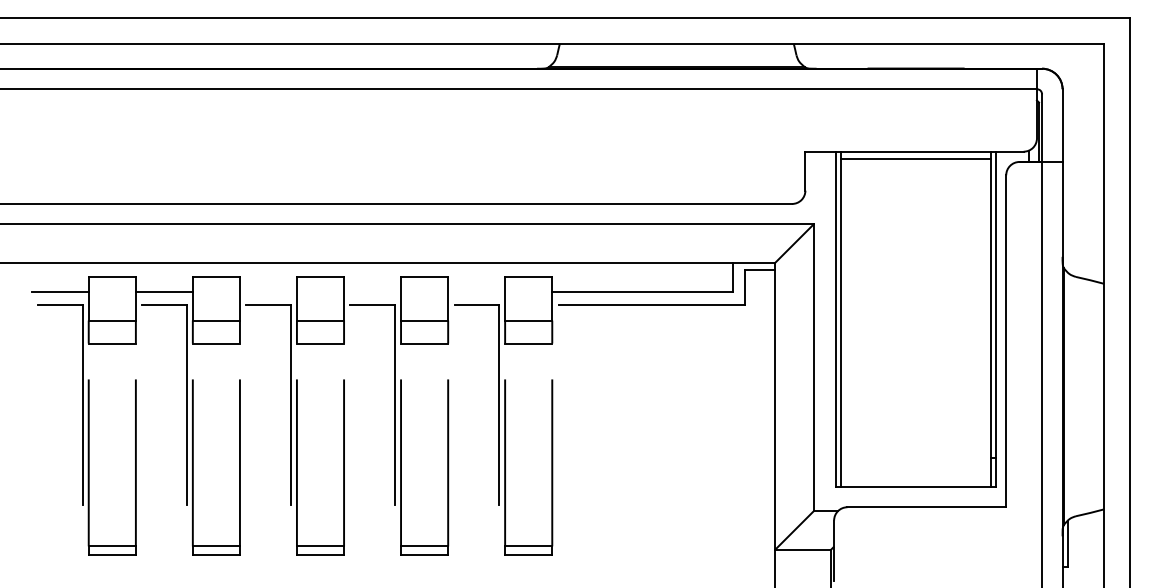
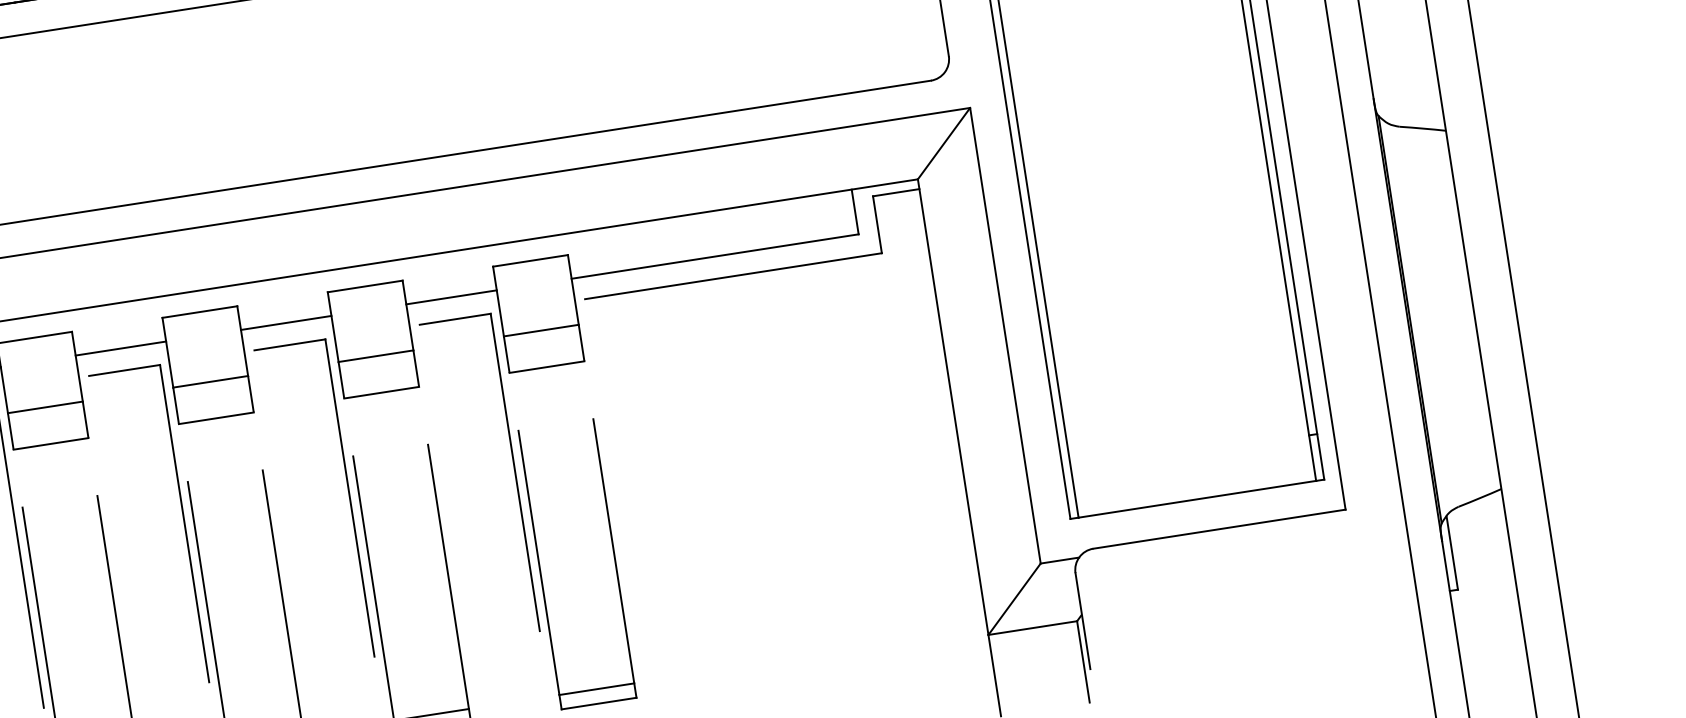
line: (267, 291) -> (119, 348), added
line: (372, 291) -> (286, 322), added
line: (476, 291) -> (451, 297), added

